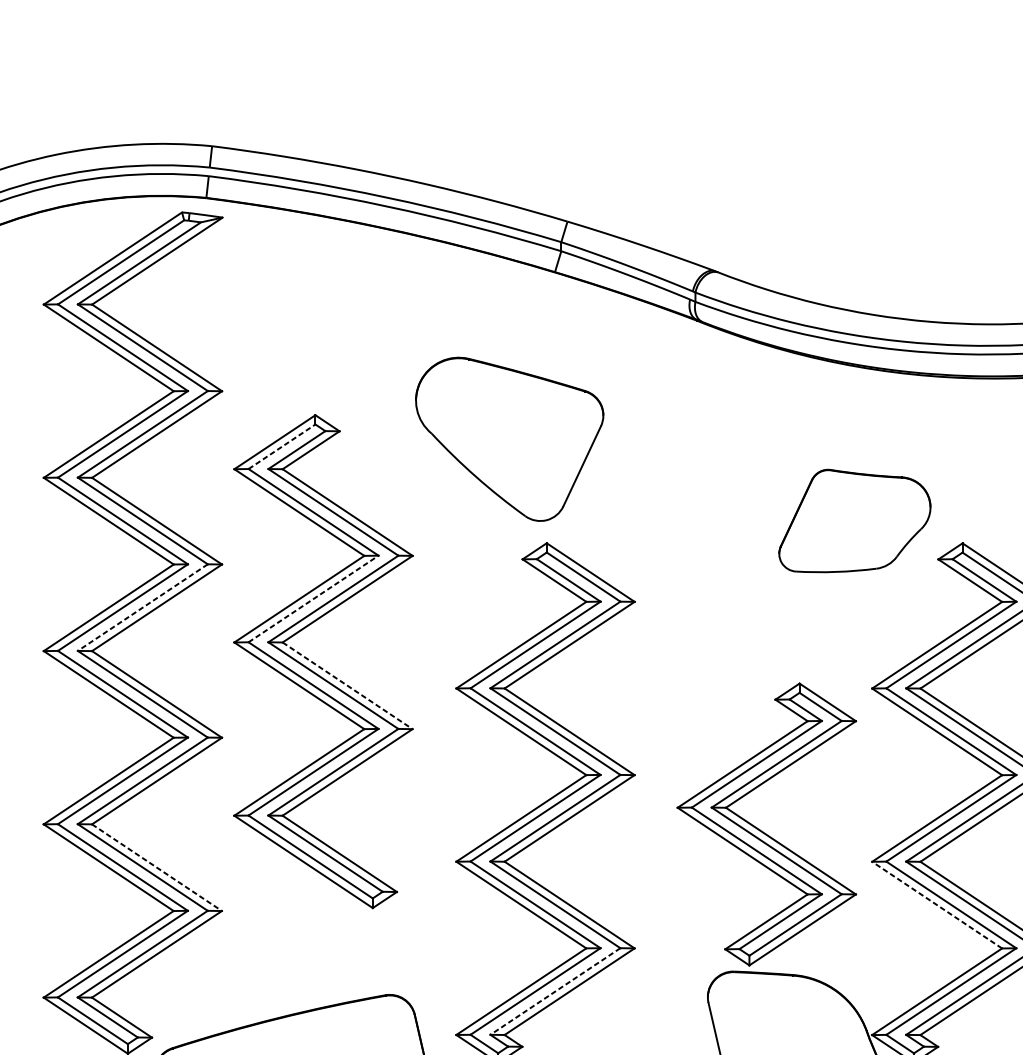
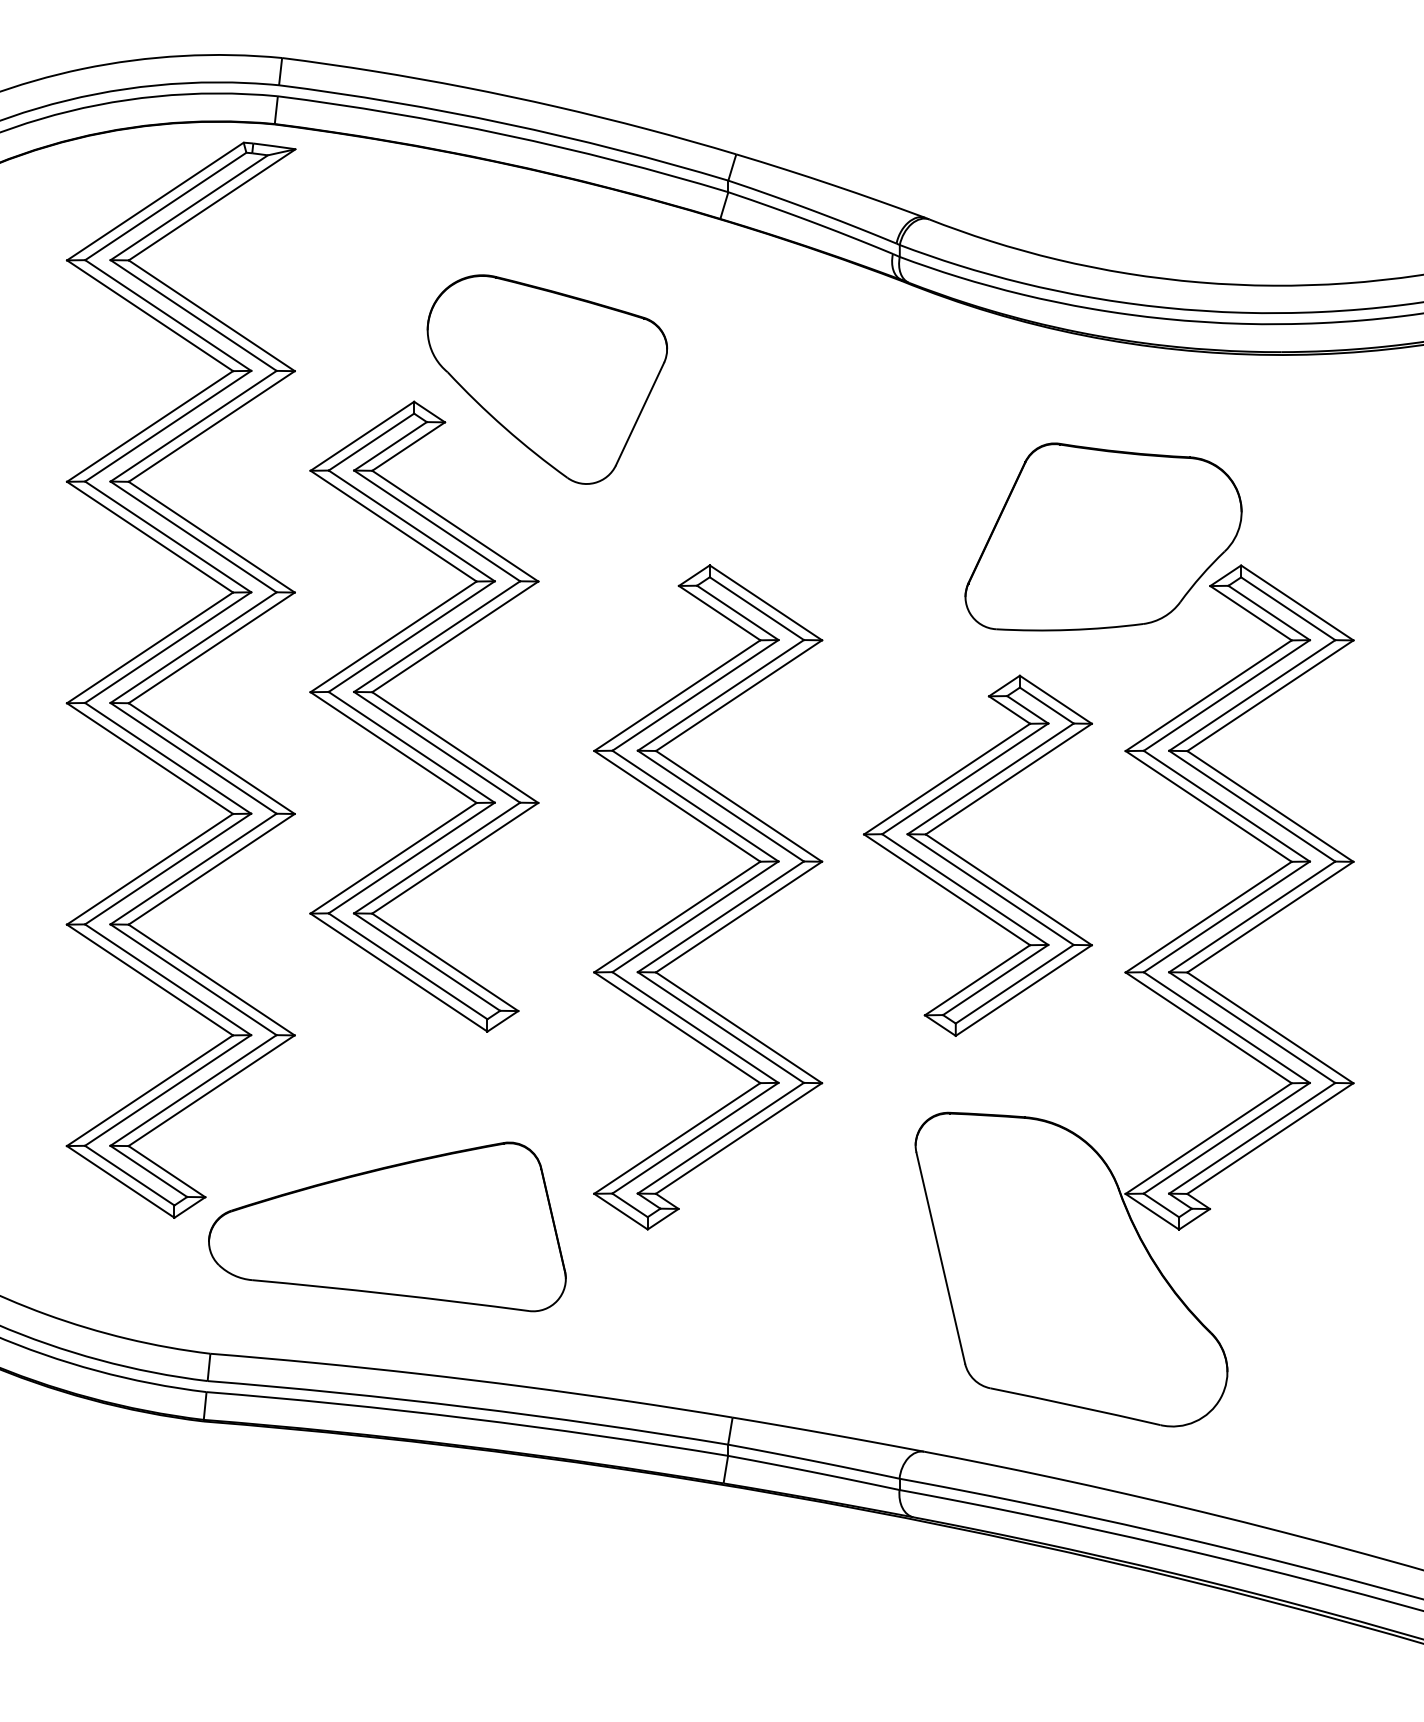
part: (509, 439) -> (547, 379), moved
line: (282, 446) -> (371, 441), dashed -> solid
part: (854, 520) -> (1103, 536), size x1.43
line: (313, 598) -> (411, 636), dashed -> solid
line: (142, 607) -> (193, 647), dashed -> solid
line: (347, 685) -> (455, 747), dashed -> solid
part: (761, 830) -> (971, 863), moved
line: (156, 868) -> (211, 980), dashed -> solid
line: (937, 904) -> (1208, 1027), dashed -> solid
line: (555, 991) -> (720, 1138), dashed -> solid

